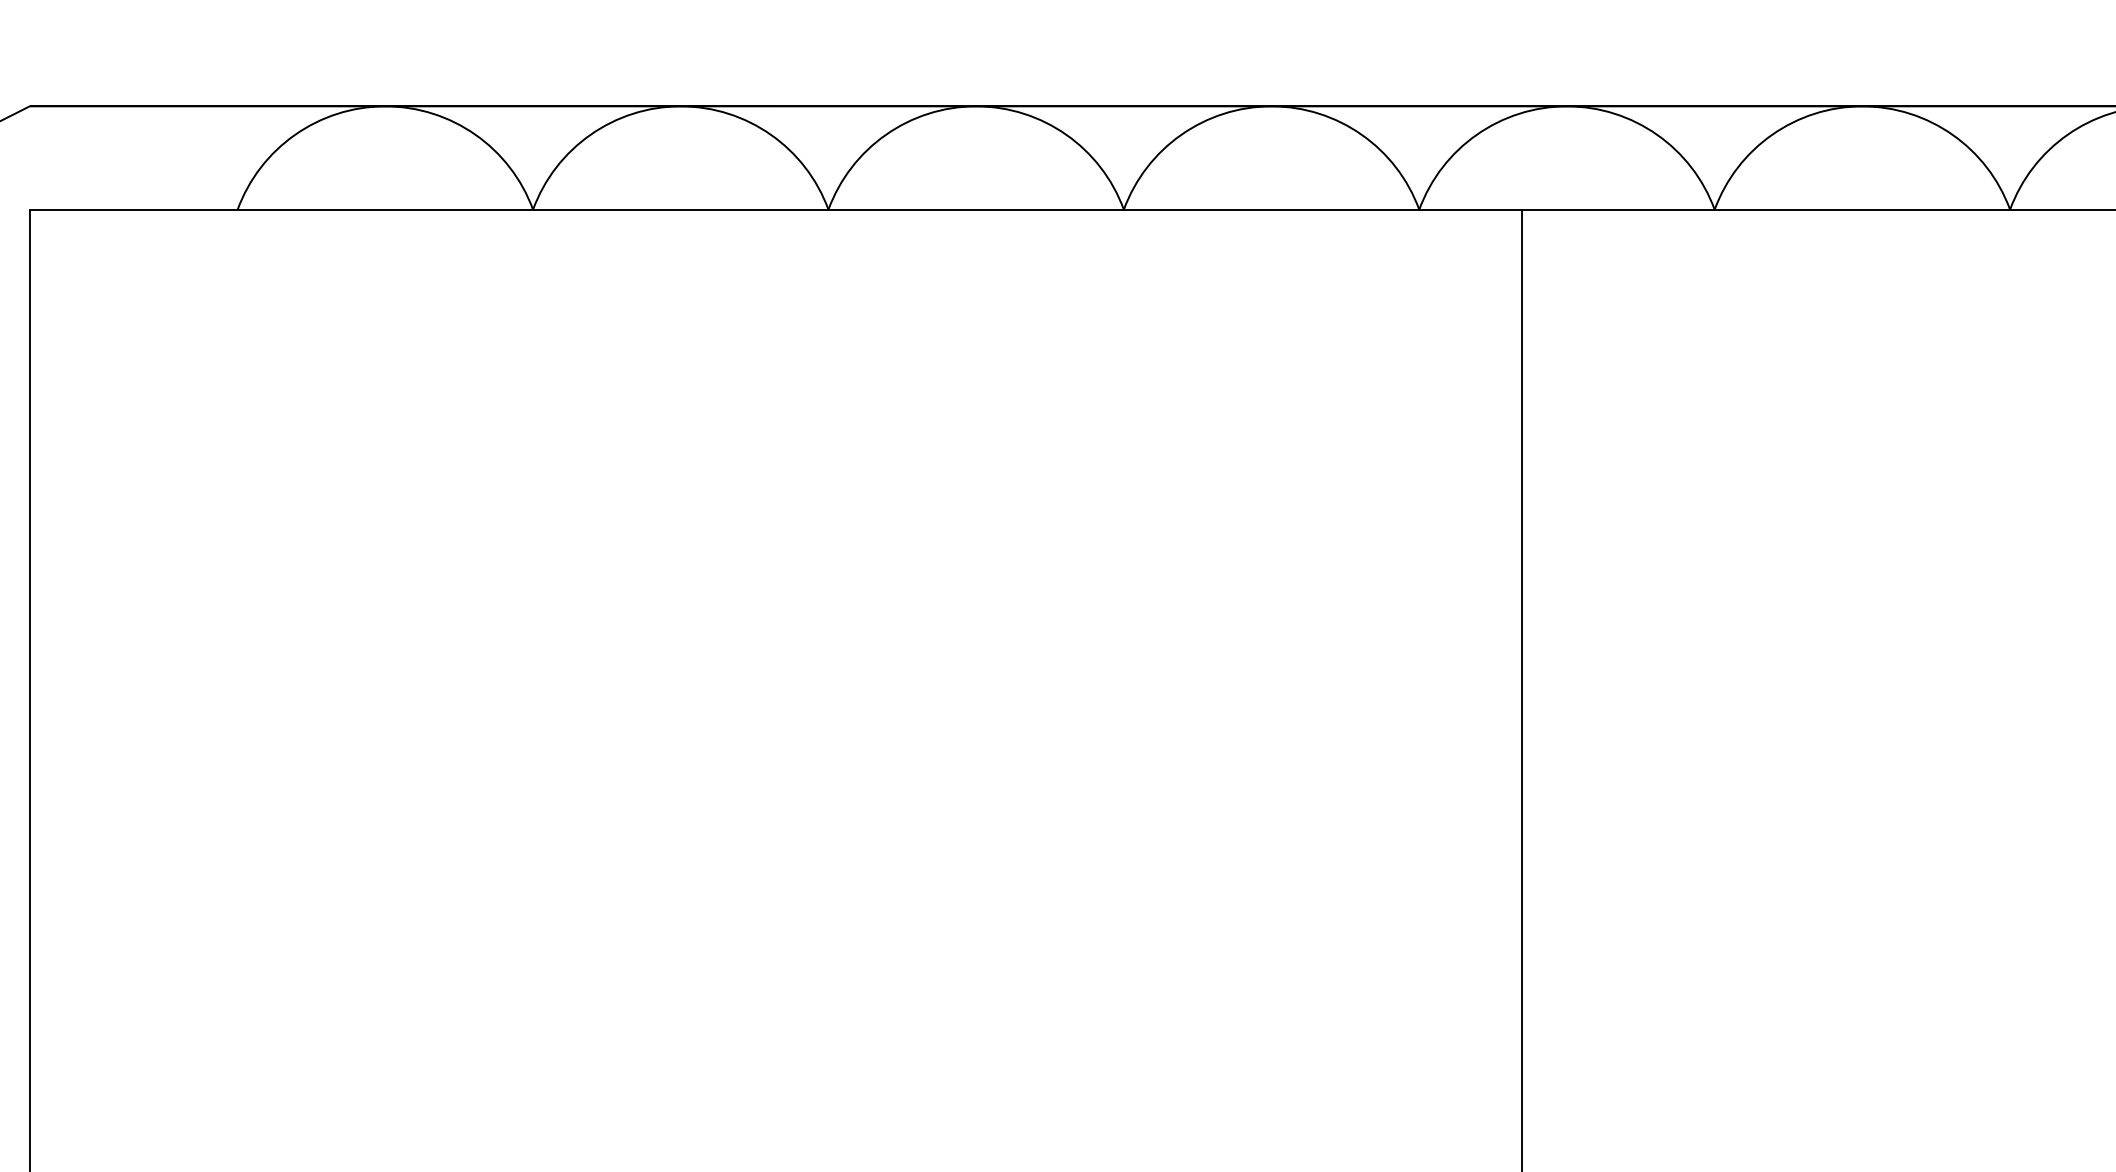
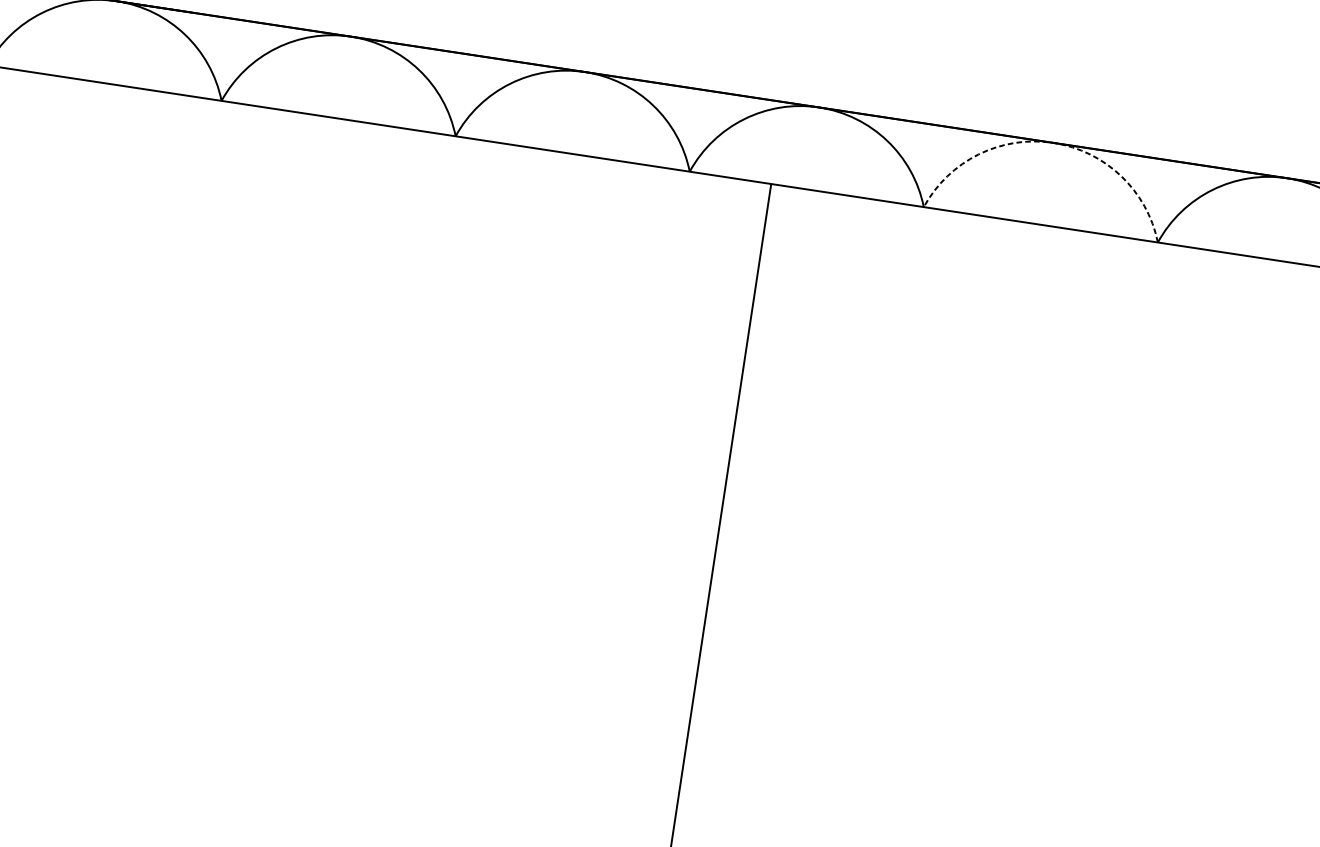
arc: (1862, 106) -> (1053, 142), solid -> dashed

